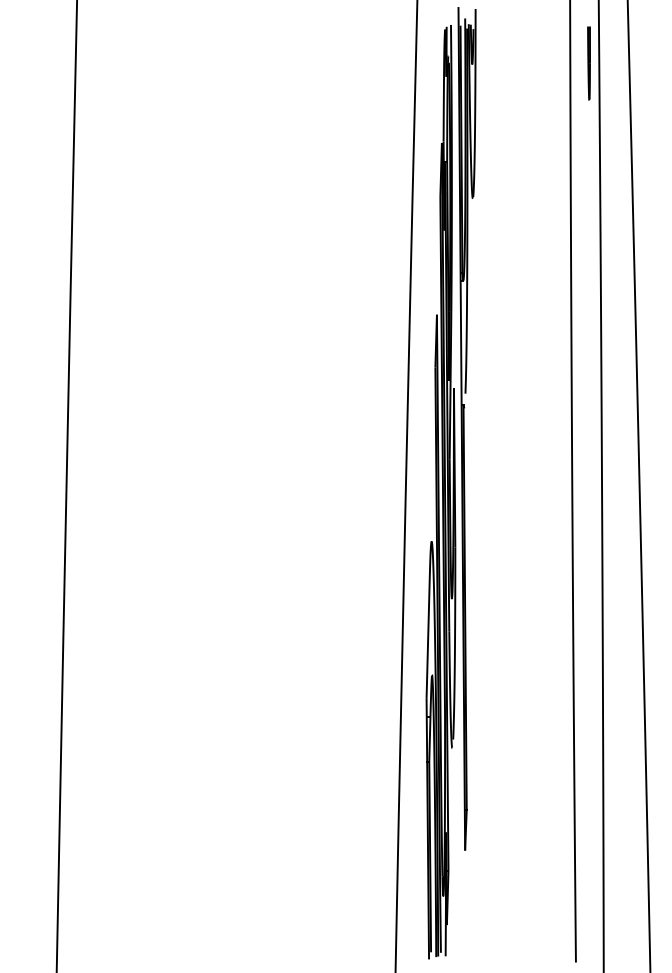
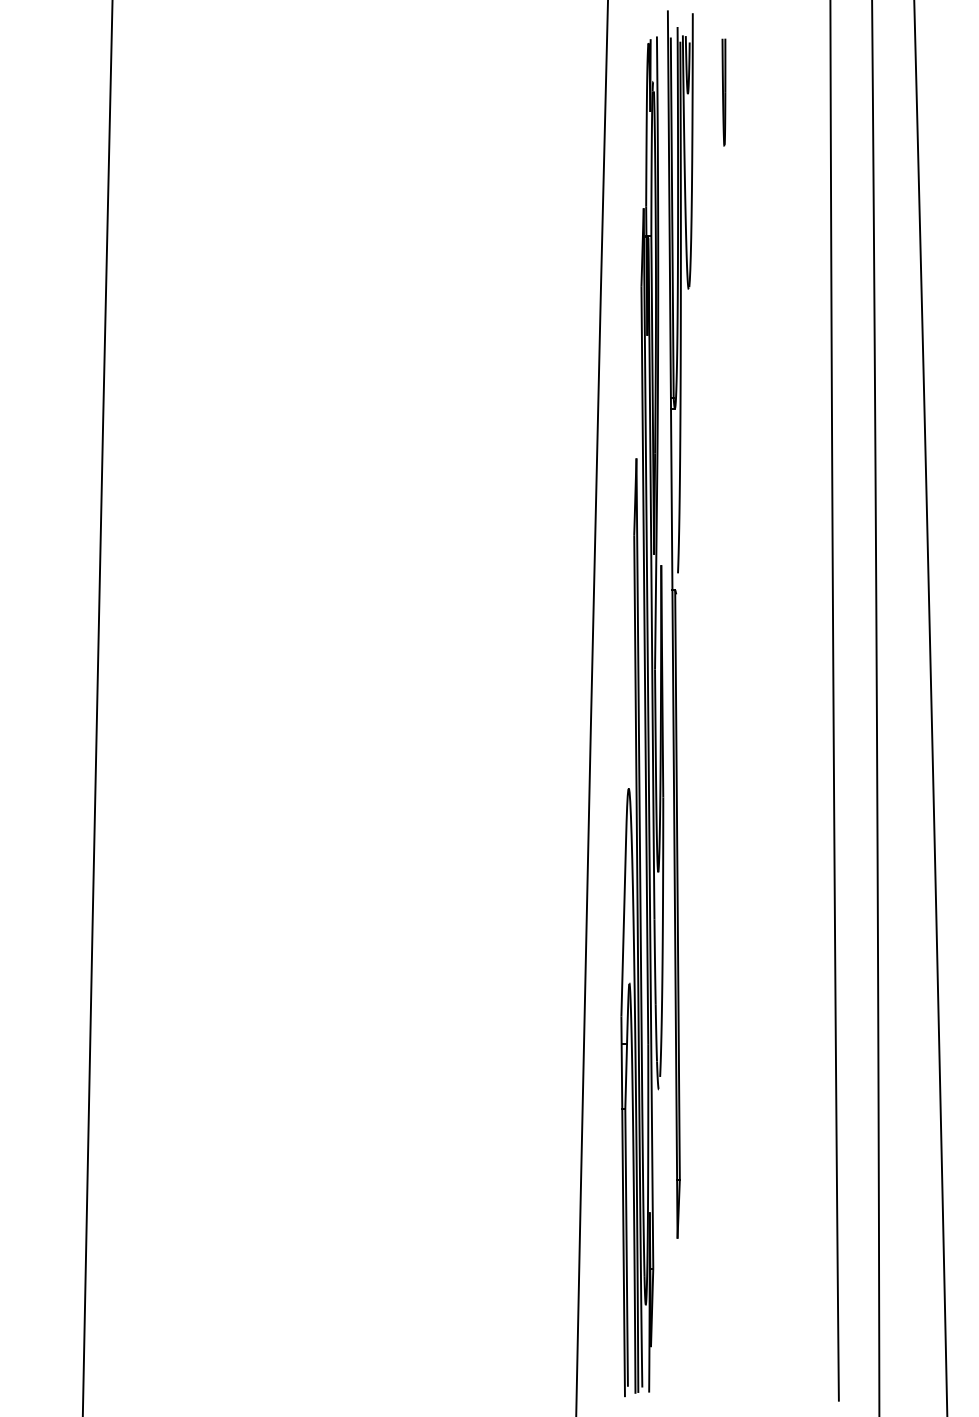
line: (588, 63) -> (723, 92), moved

